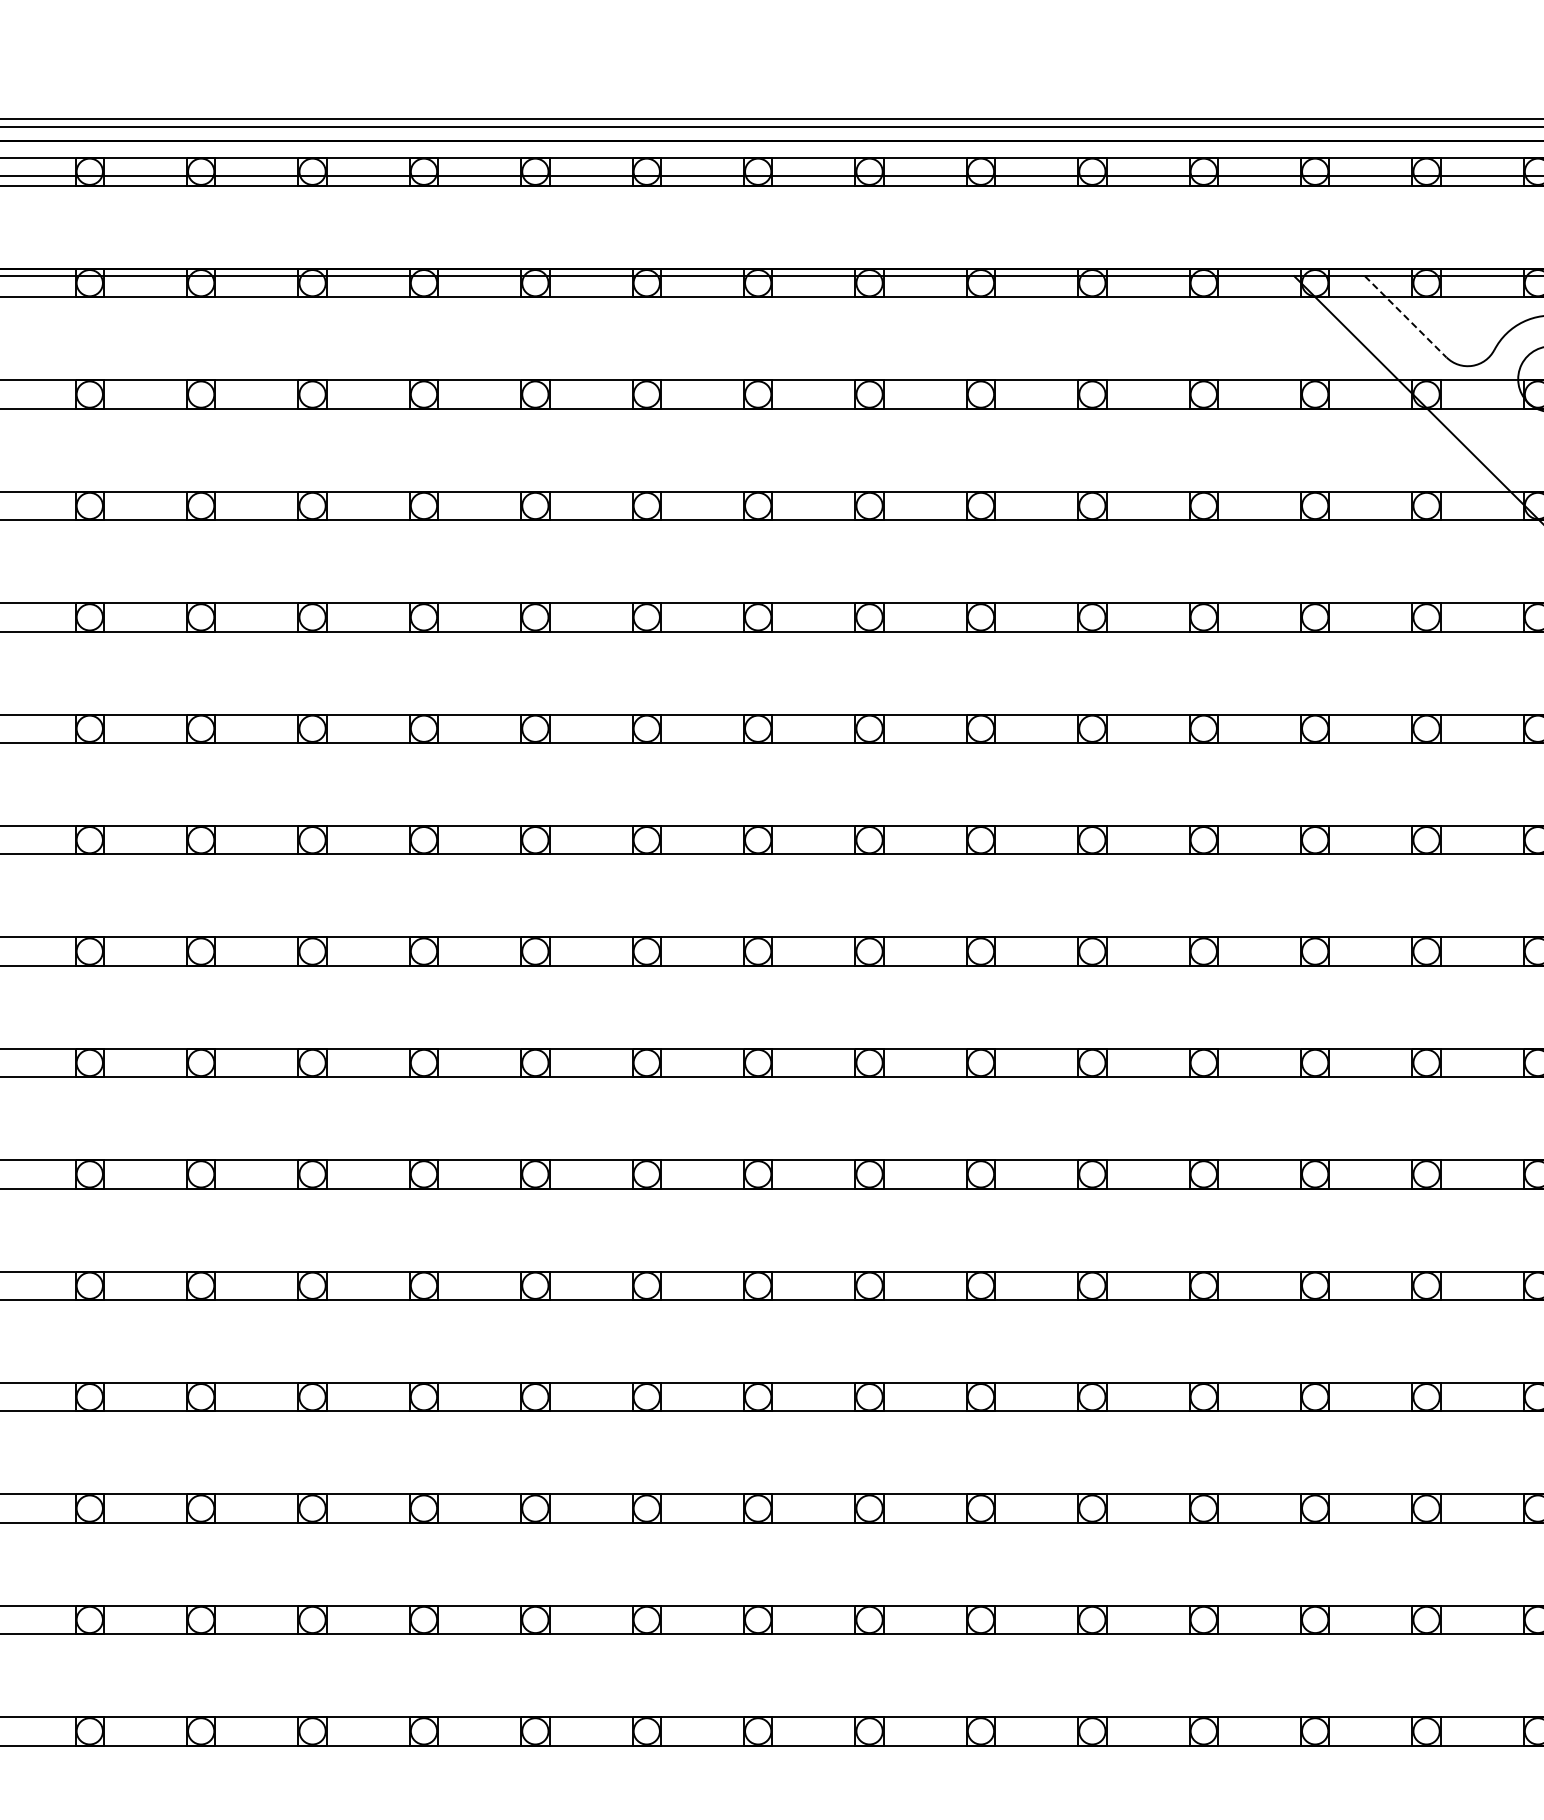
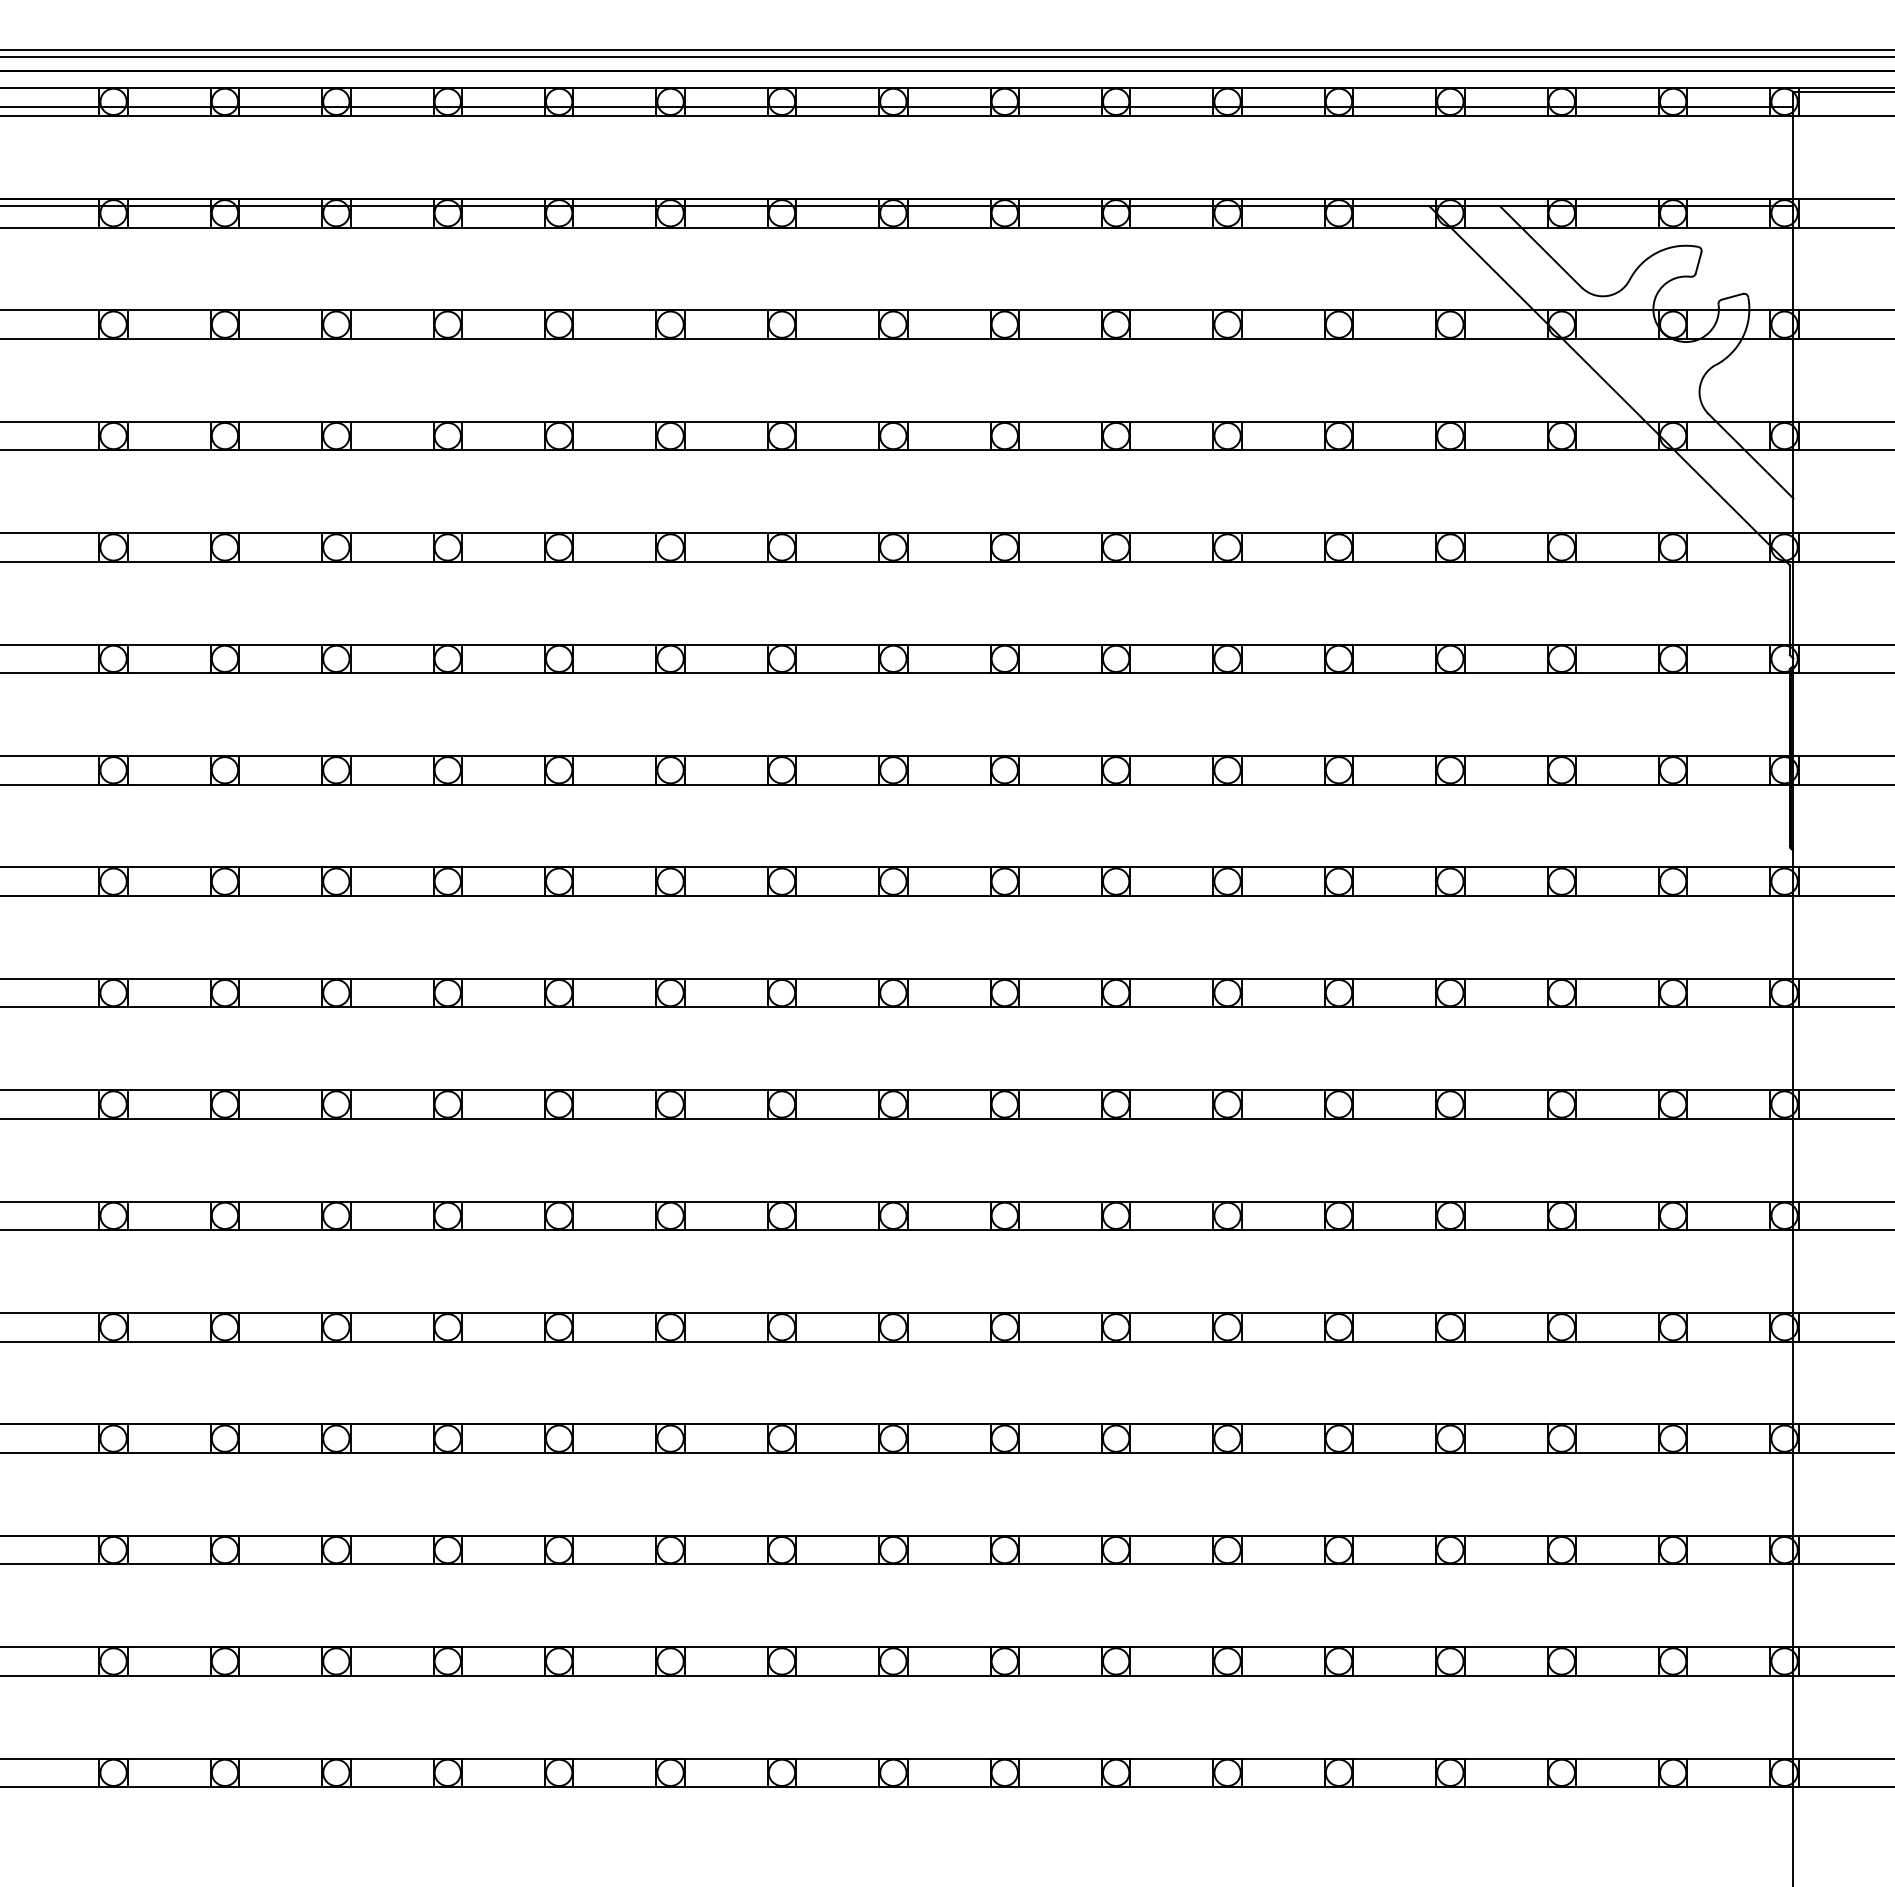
line: (1405, 316) -> (1540, 246), dashed -> solid

